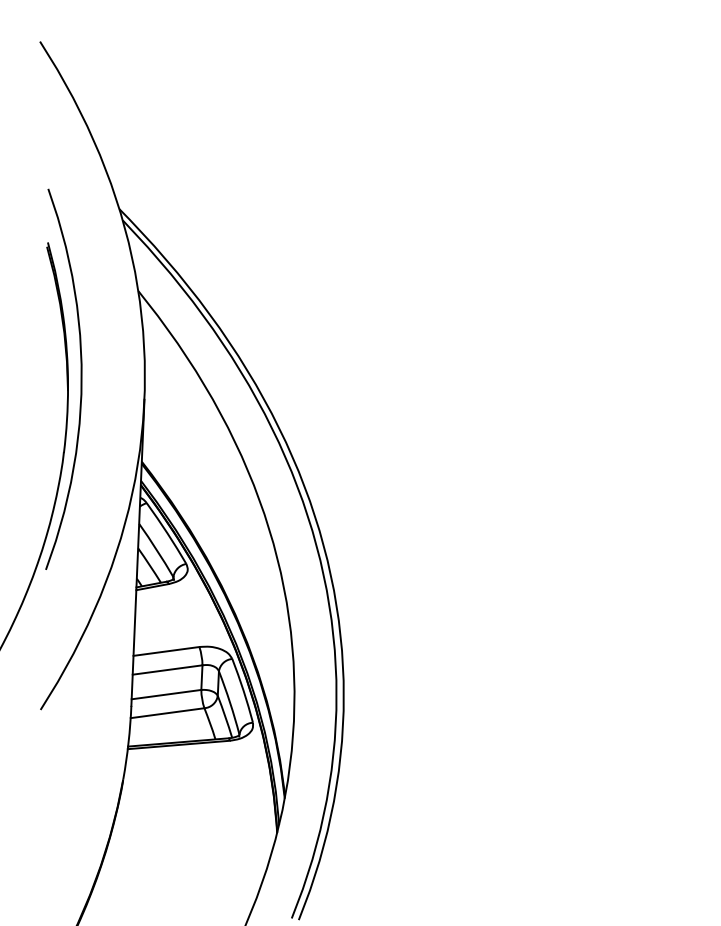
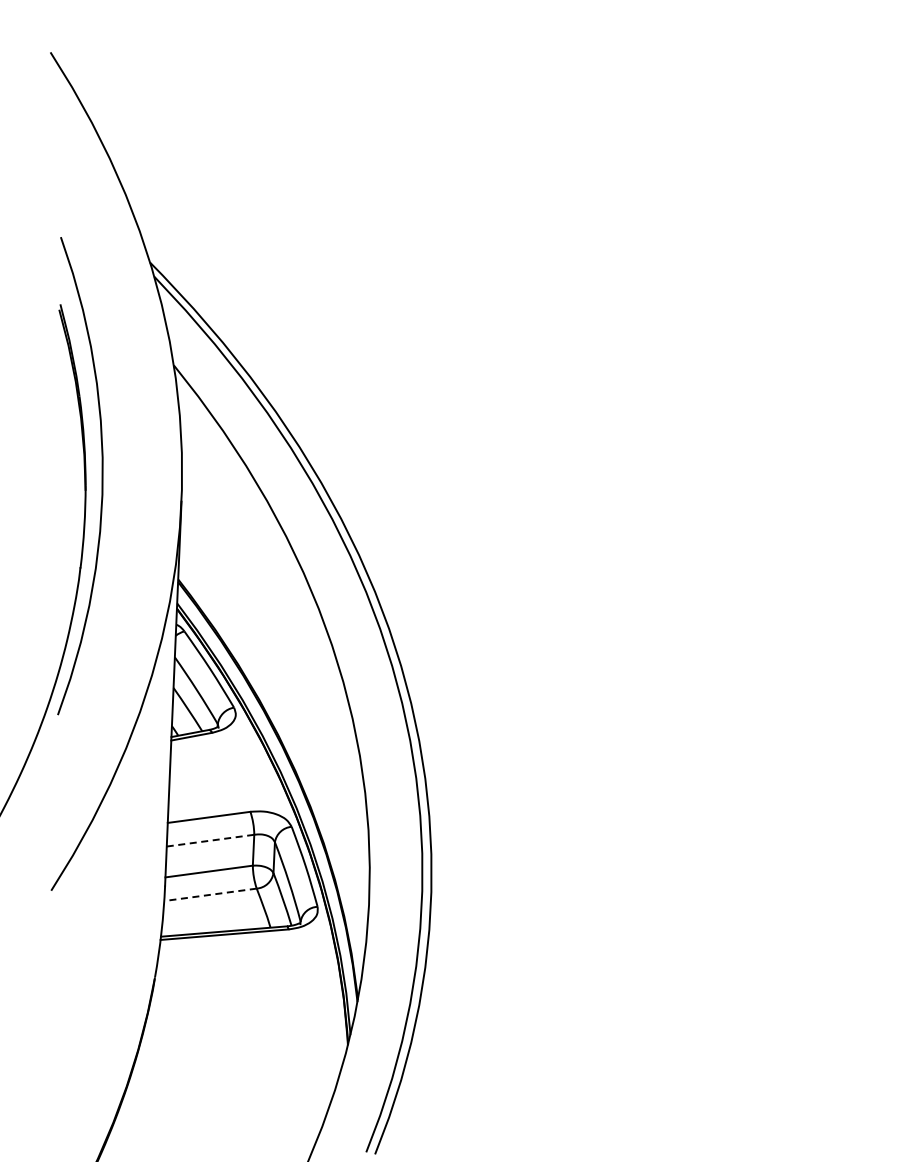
line: (168, 669) -> (211, 840), solid -> dashed
line: (167, 712) -> (210, 894), solid -> dashed

